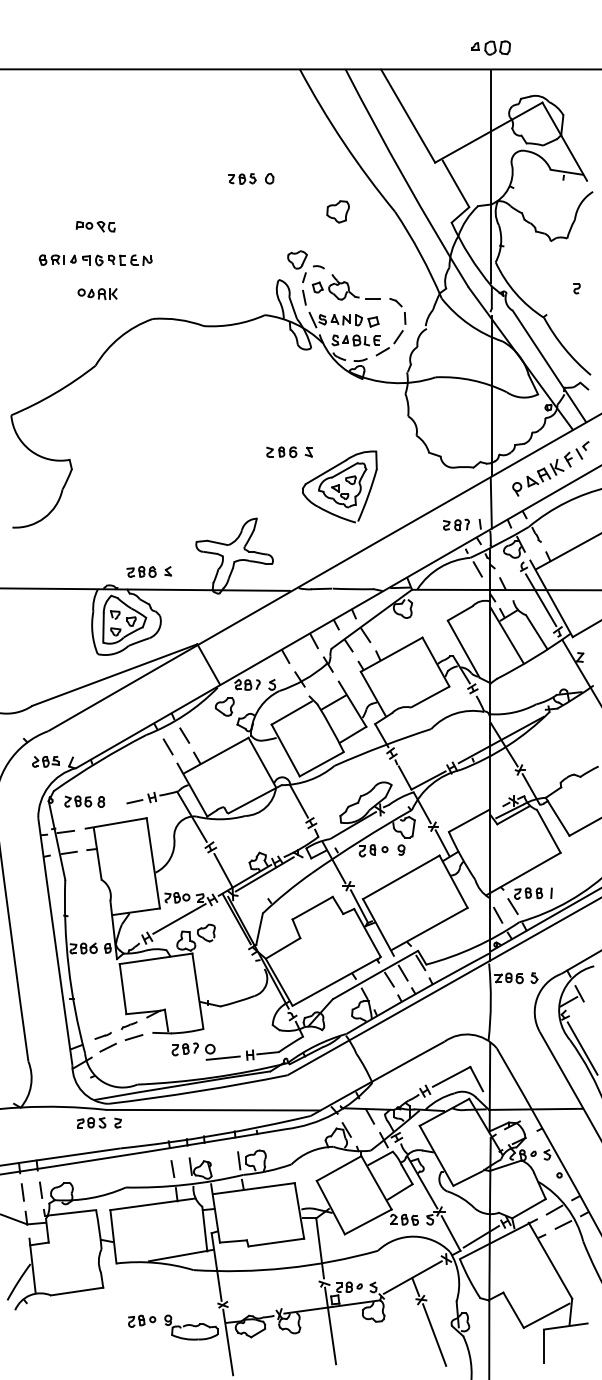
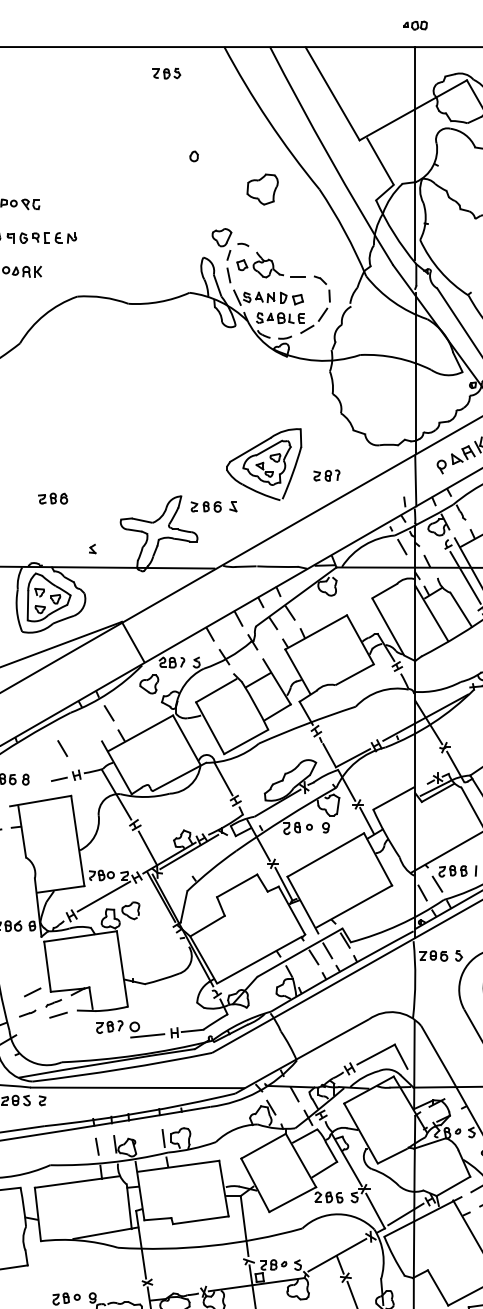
part: (490, 47) -> (414, 25), size x0.6
part: (242, 178) -> (166, 73), moved
part: (337, 211) -> (261, 189), size x1.4
part: (289, 452) -> (213, 507), moved
part: (456, 524) -> (326, 475), moved
part: (141, 571) -> (52, 498), moved
line: (167, 746) -> (61, 748), moved
line: (107, 1047) -> (31, 992), moved

